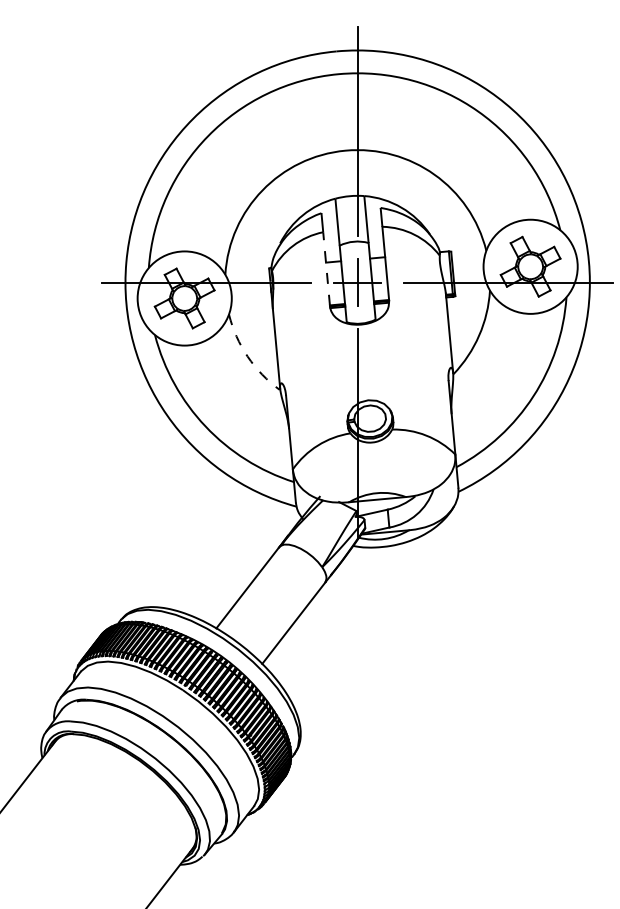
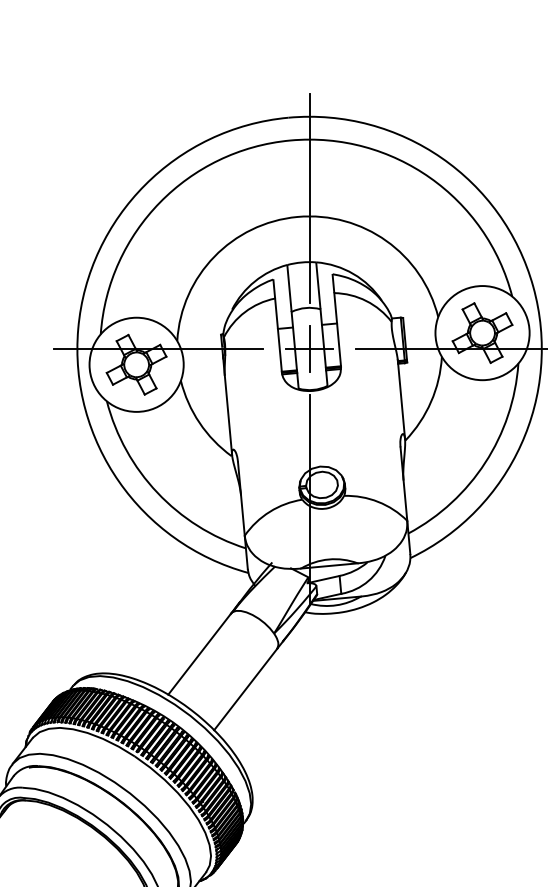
line: (326, 268) -> (278, 334), dashed -> solid
arc: (247, 356) -> (199, 422), dashed -> solid

